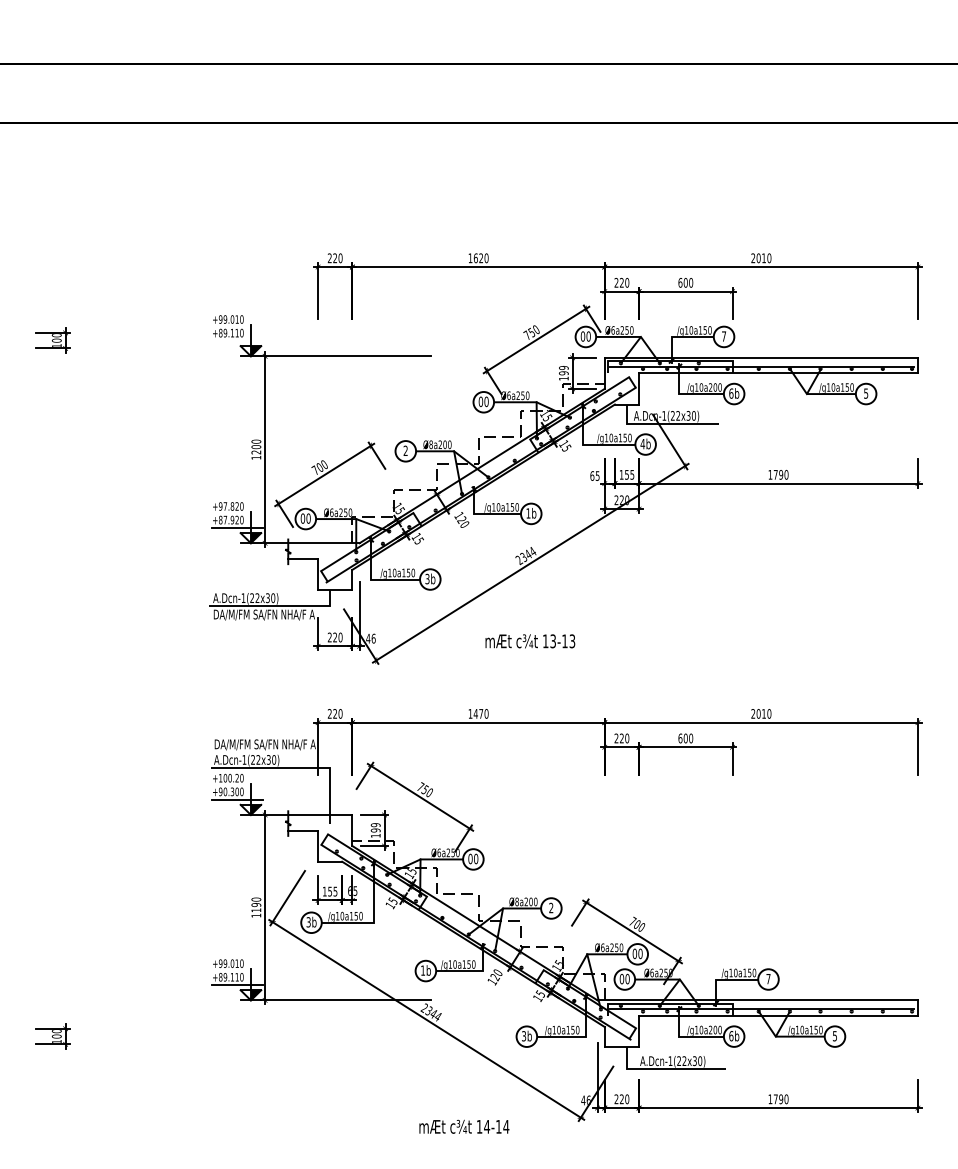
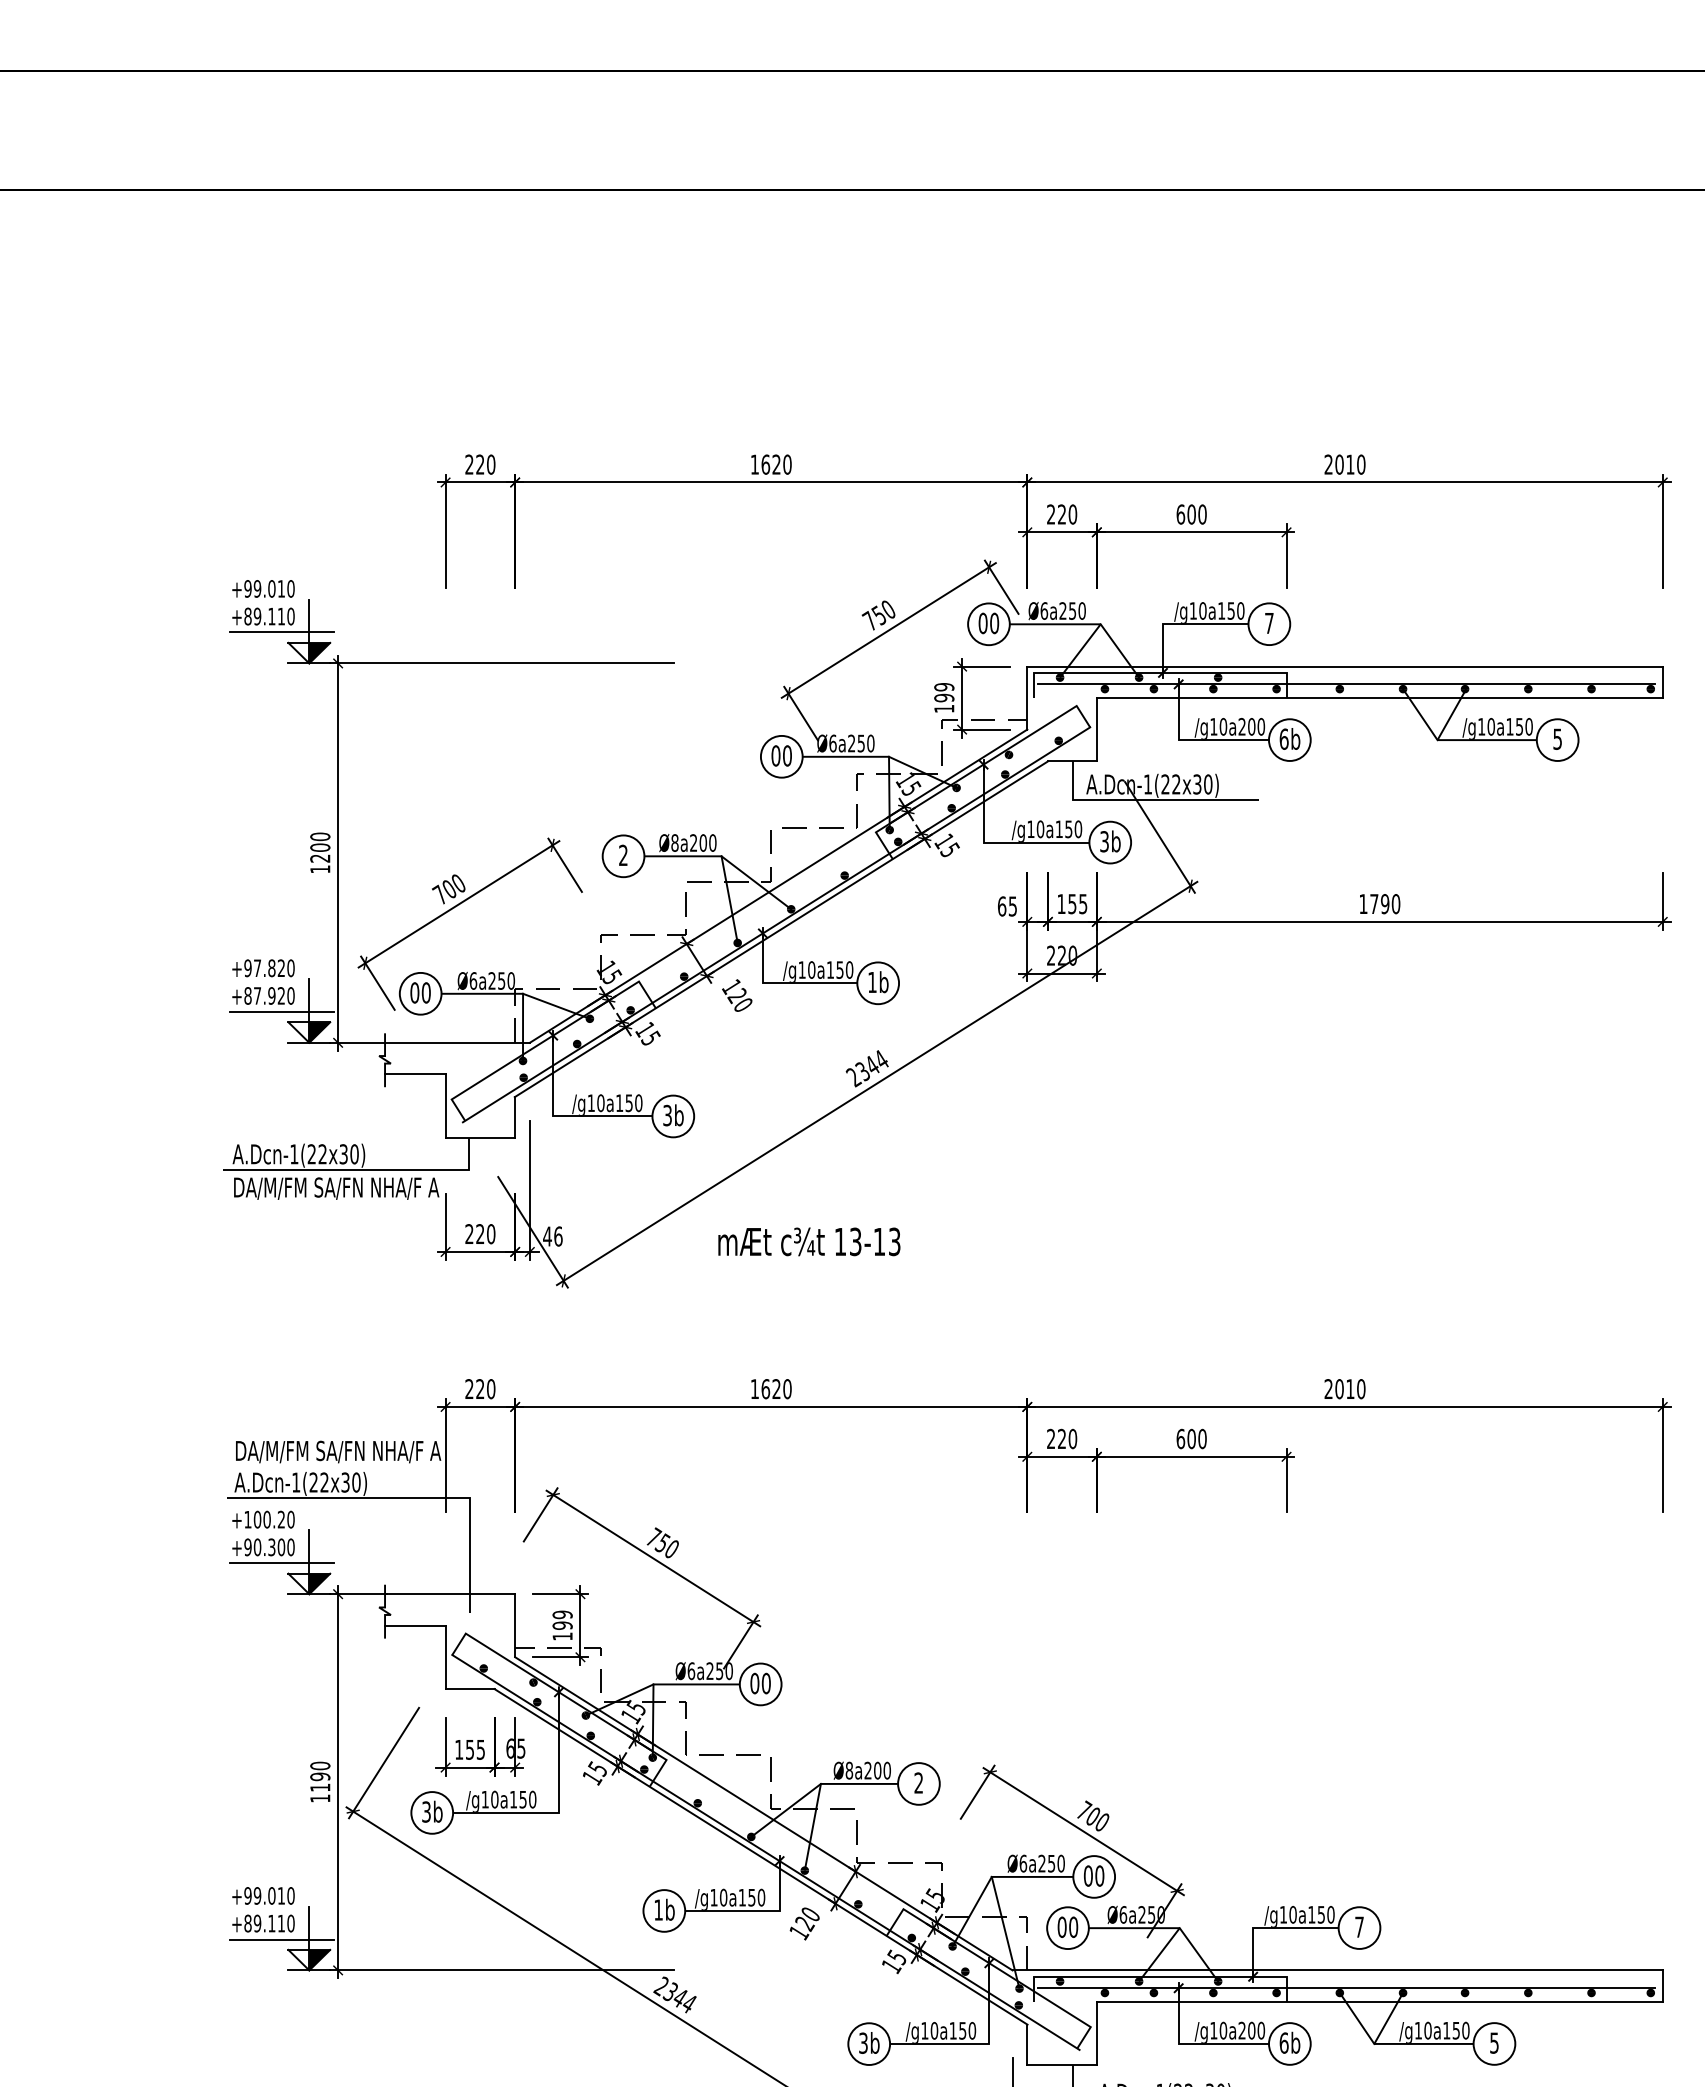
line: (237, 341) -> (282, 633), added
text: (642, 443) -> (1103, 840), 4b -> 3b
text: (530, 641) -> (809, 1242), moved
text: (478, 713) -> (771, 1388), 1470 -> 1620

